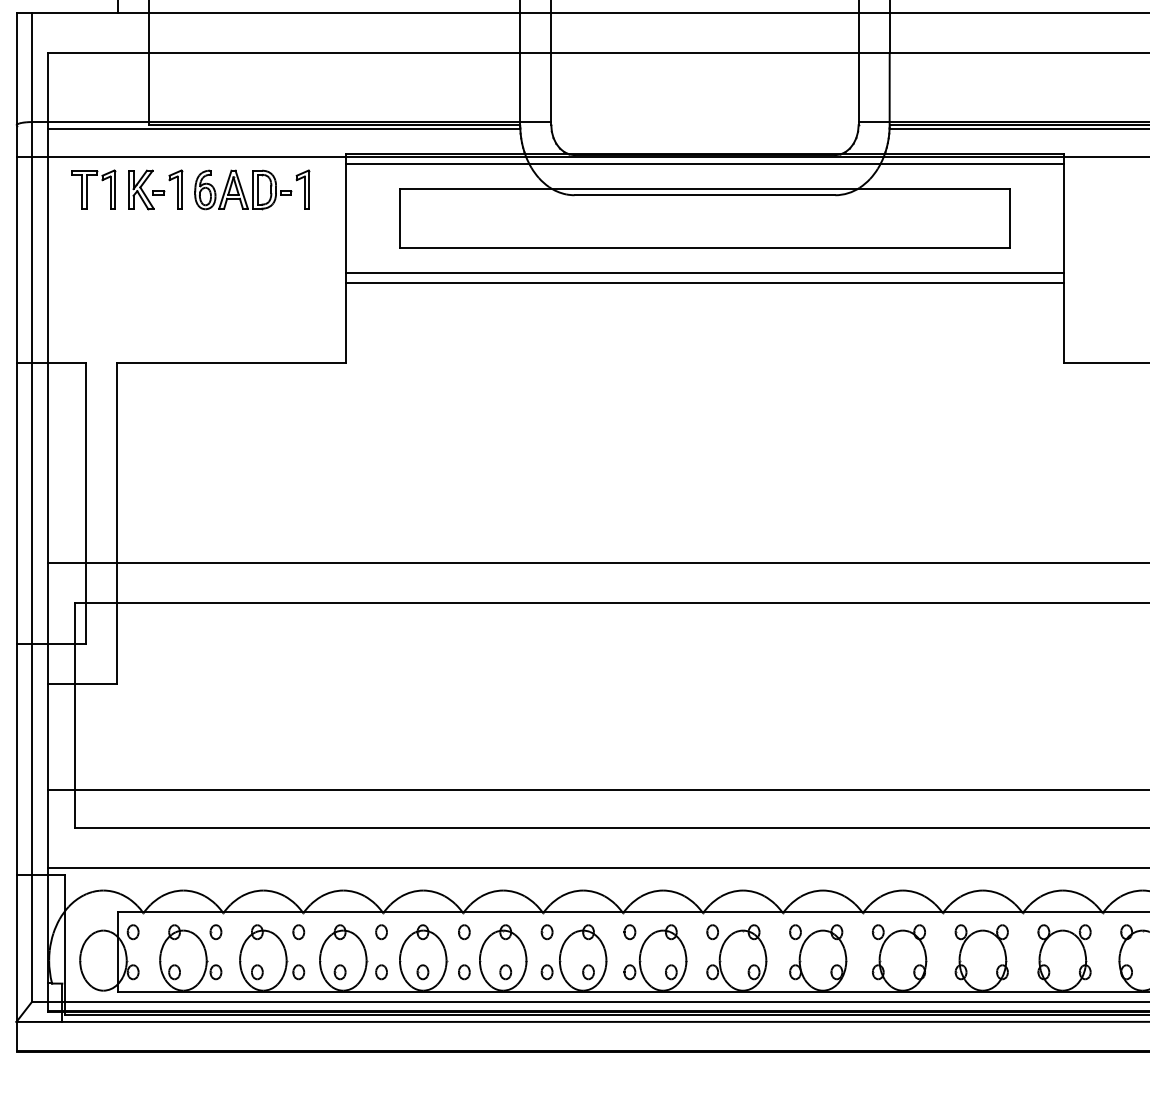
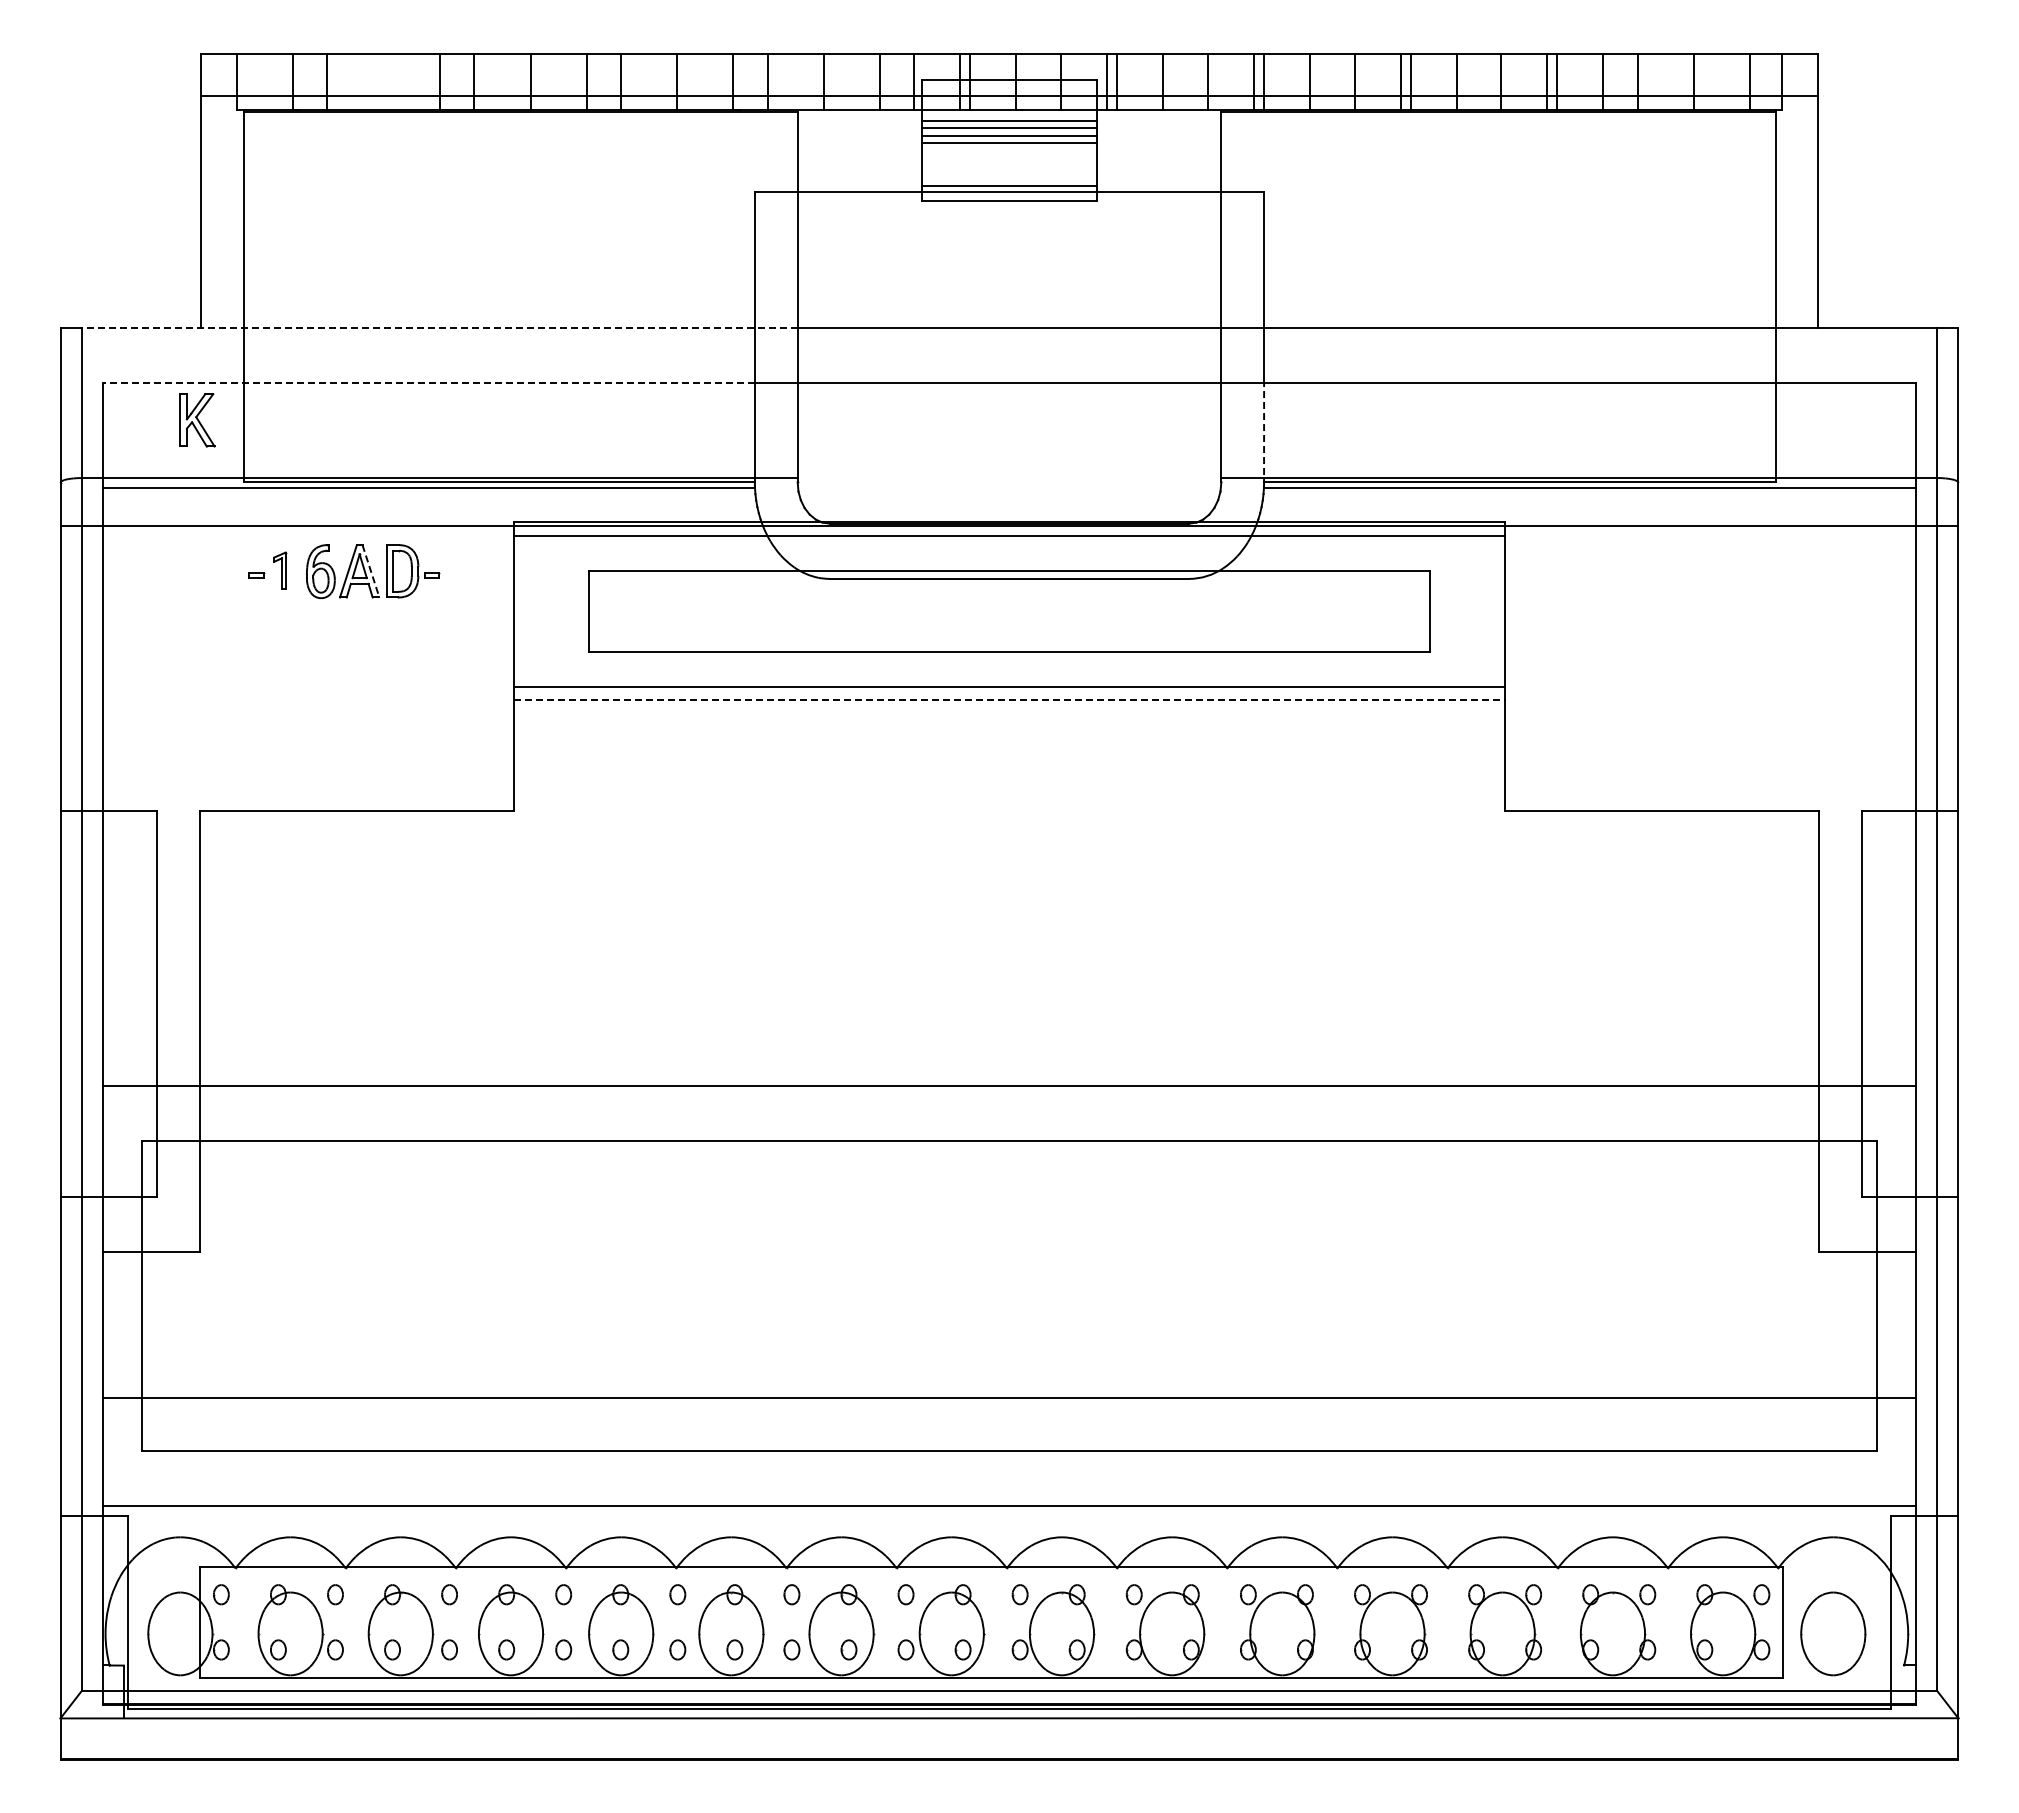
line: (291, 12) -> (439, 327), solid -> dashed
line: (284, 52) -> (429, 382), solid -> dashed
line: (889, 90) -> (1264, 434), solid -> dashed
part: (87, 189) -> (158, 570), removed
part: (141, 189) -> (197, 420), moved
part: (176, 189) -> (280, 570), size x0.7
line: (242, 189) -> (371, 571), solid -> dashed
part: (303, 189) -> (455, 570), removed
line: (704, 283) -> (1009, 700), solid -> dashed

